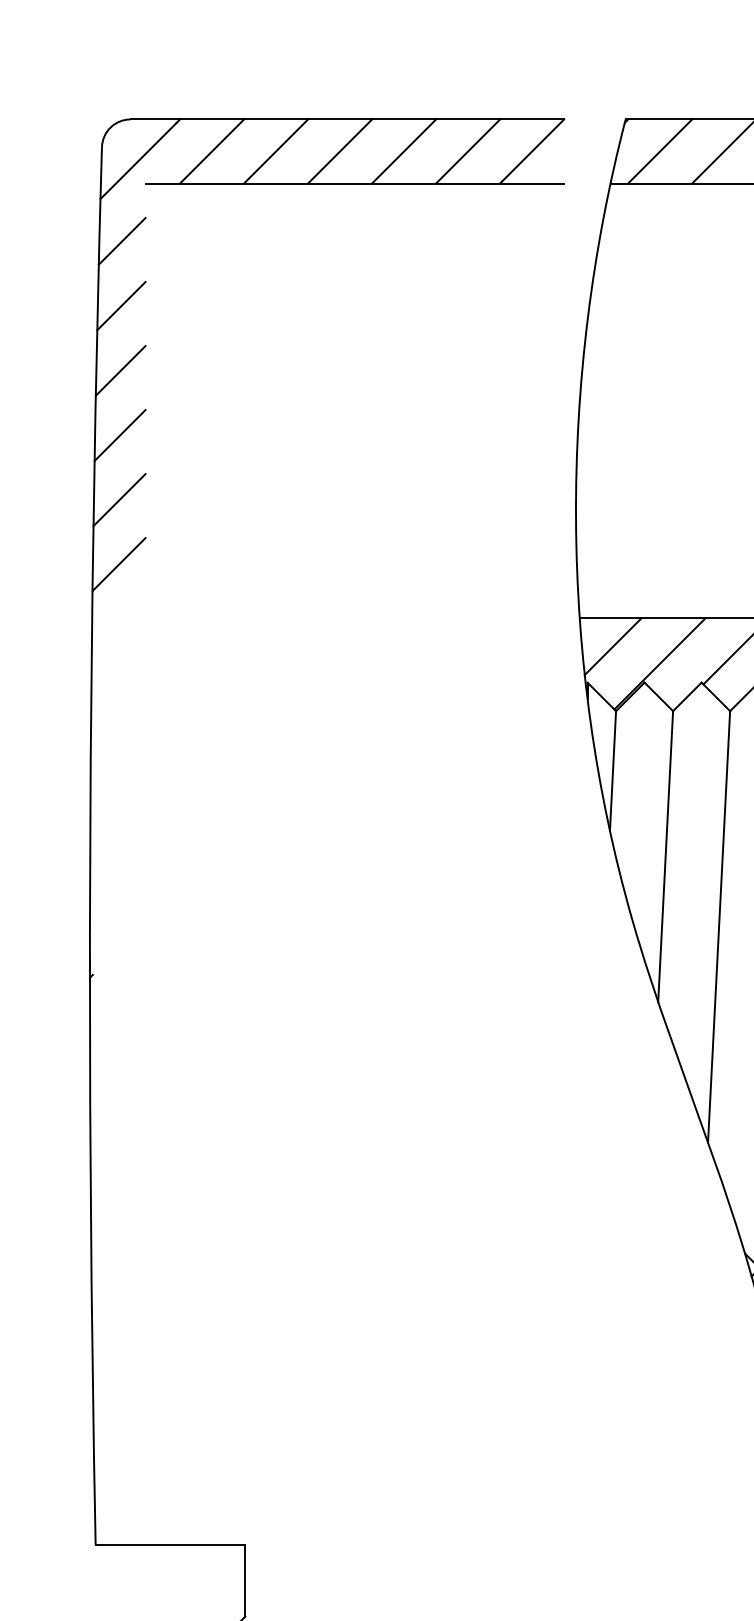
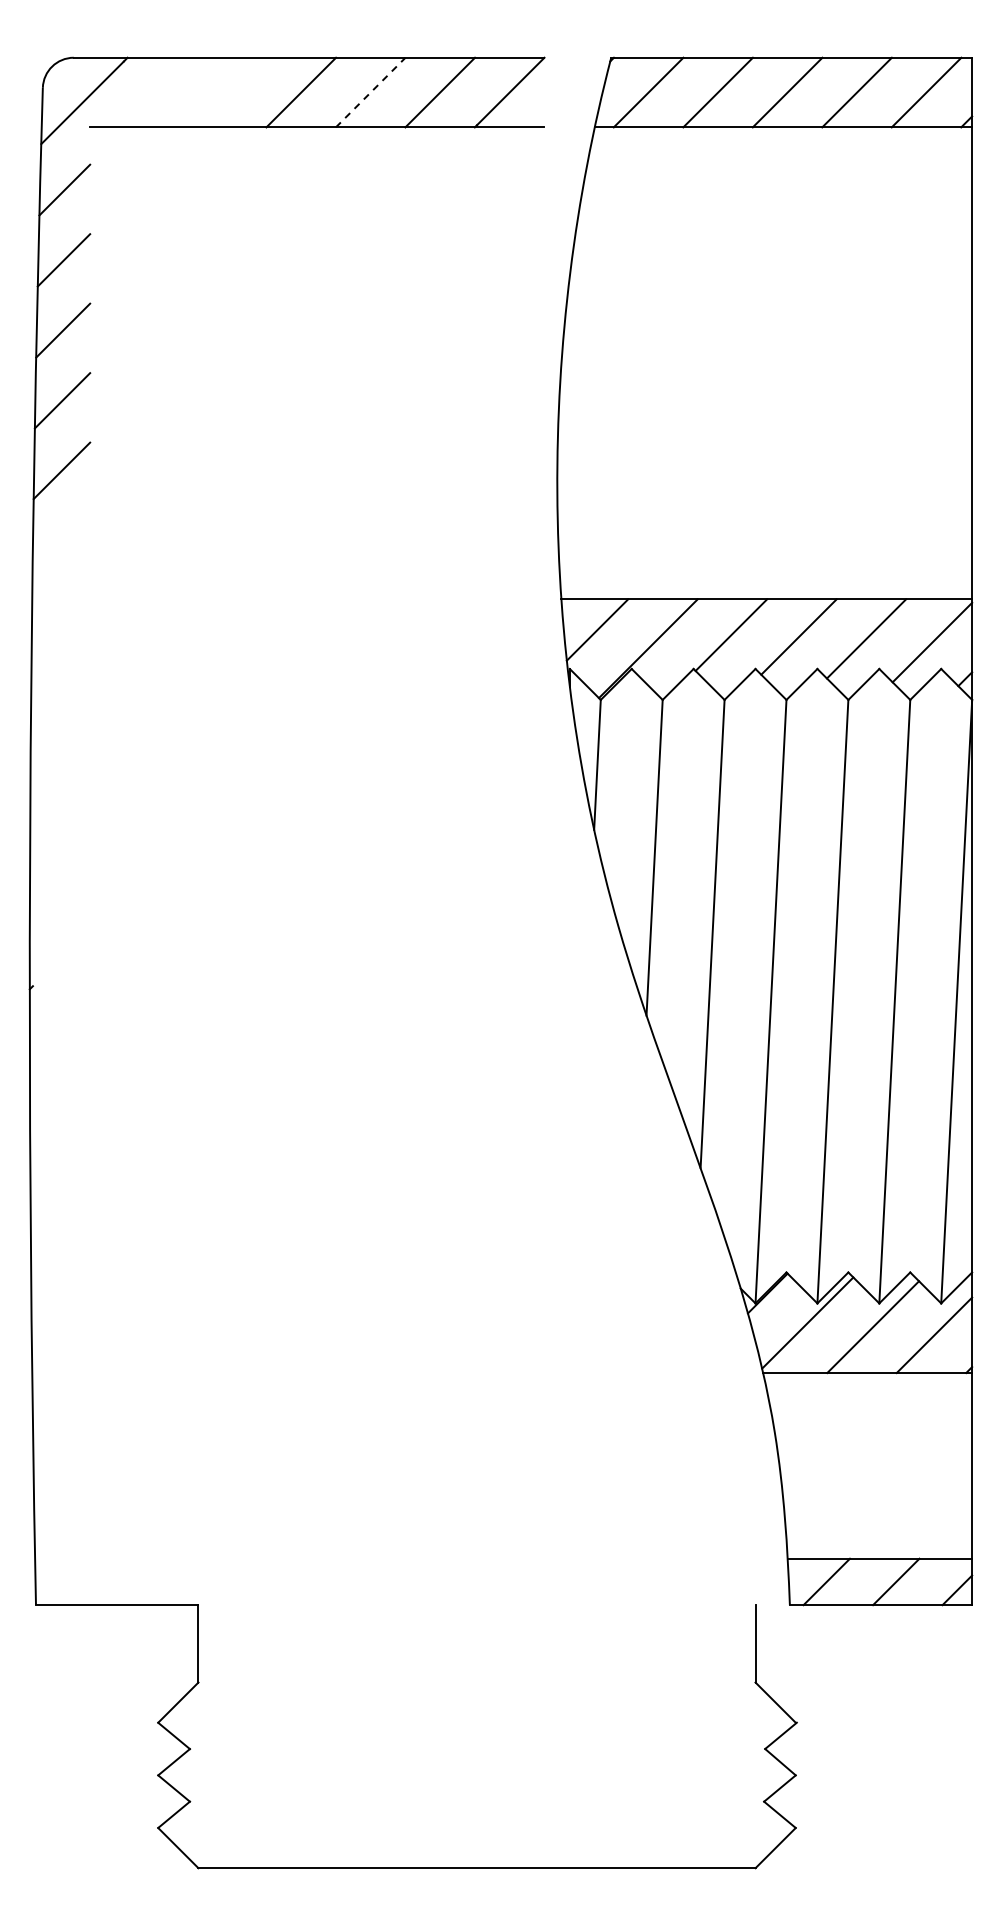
line: (212, 151) -> (162, 92), removed
line: (275, 151) -> (231, 92), removed
line: (404, 151) -> (371, 92), solid -> dashed
line: (119, 564) -> (61, 540), removed

